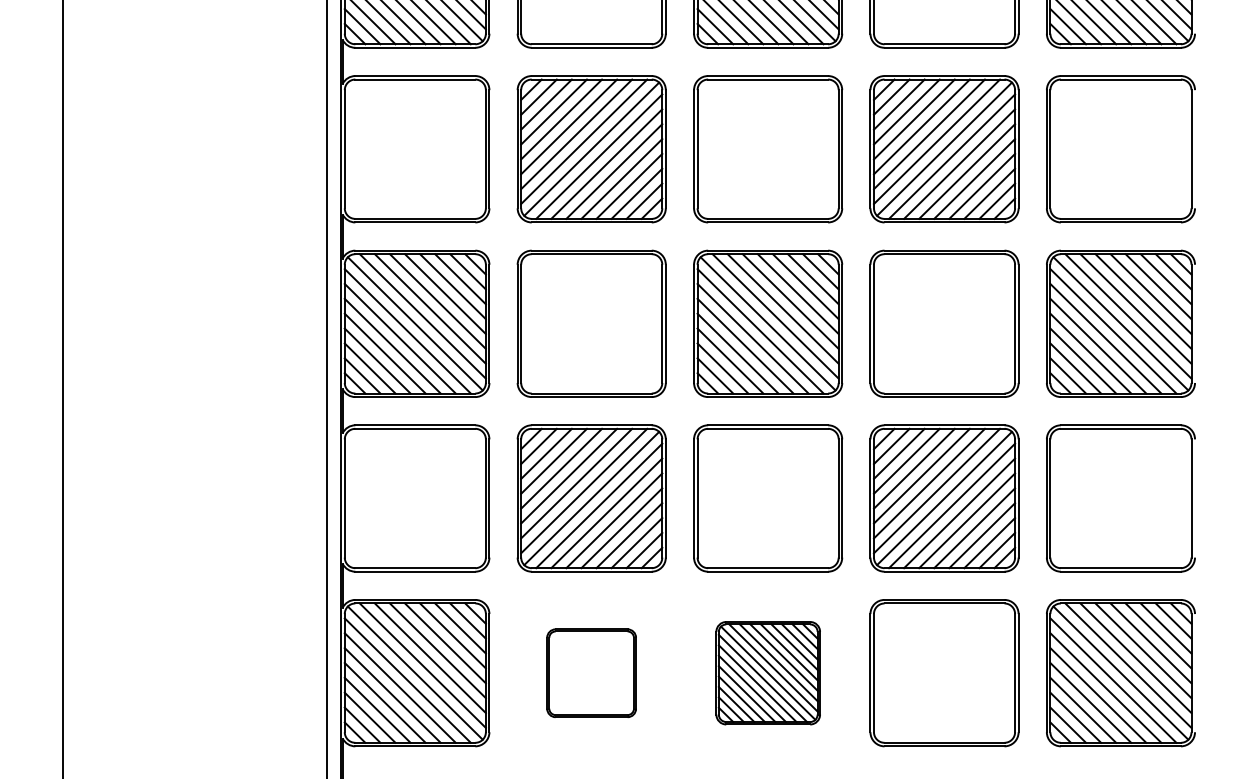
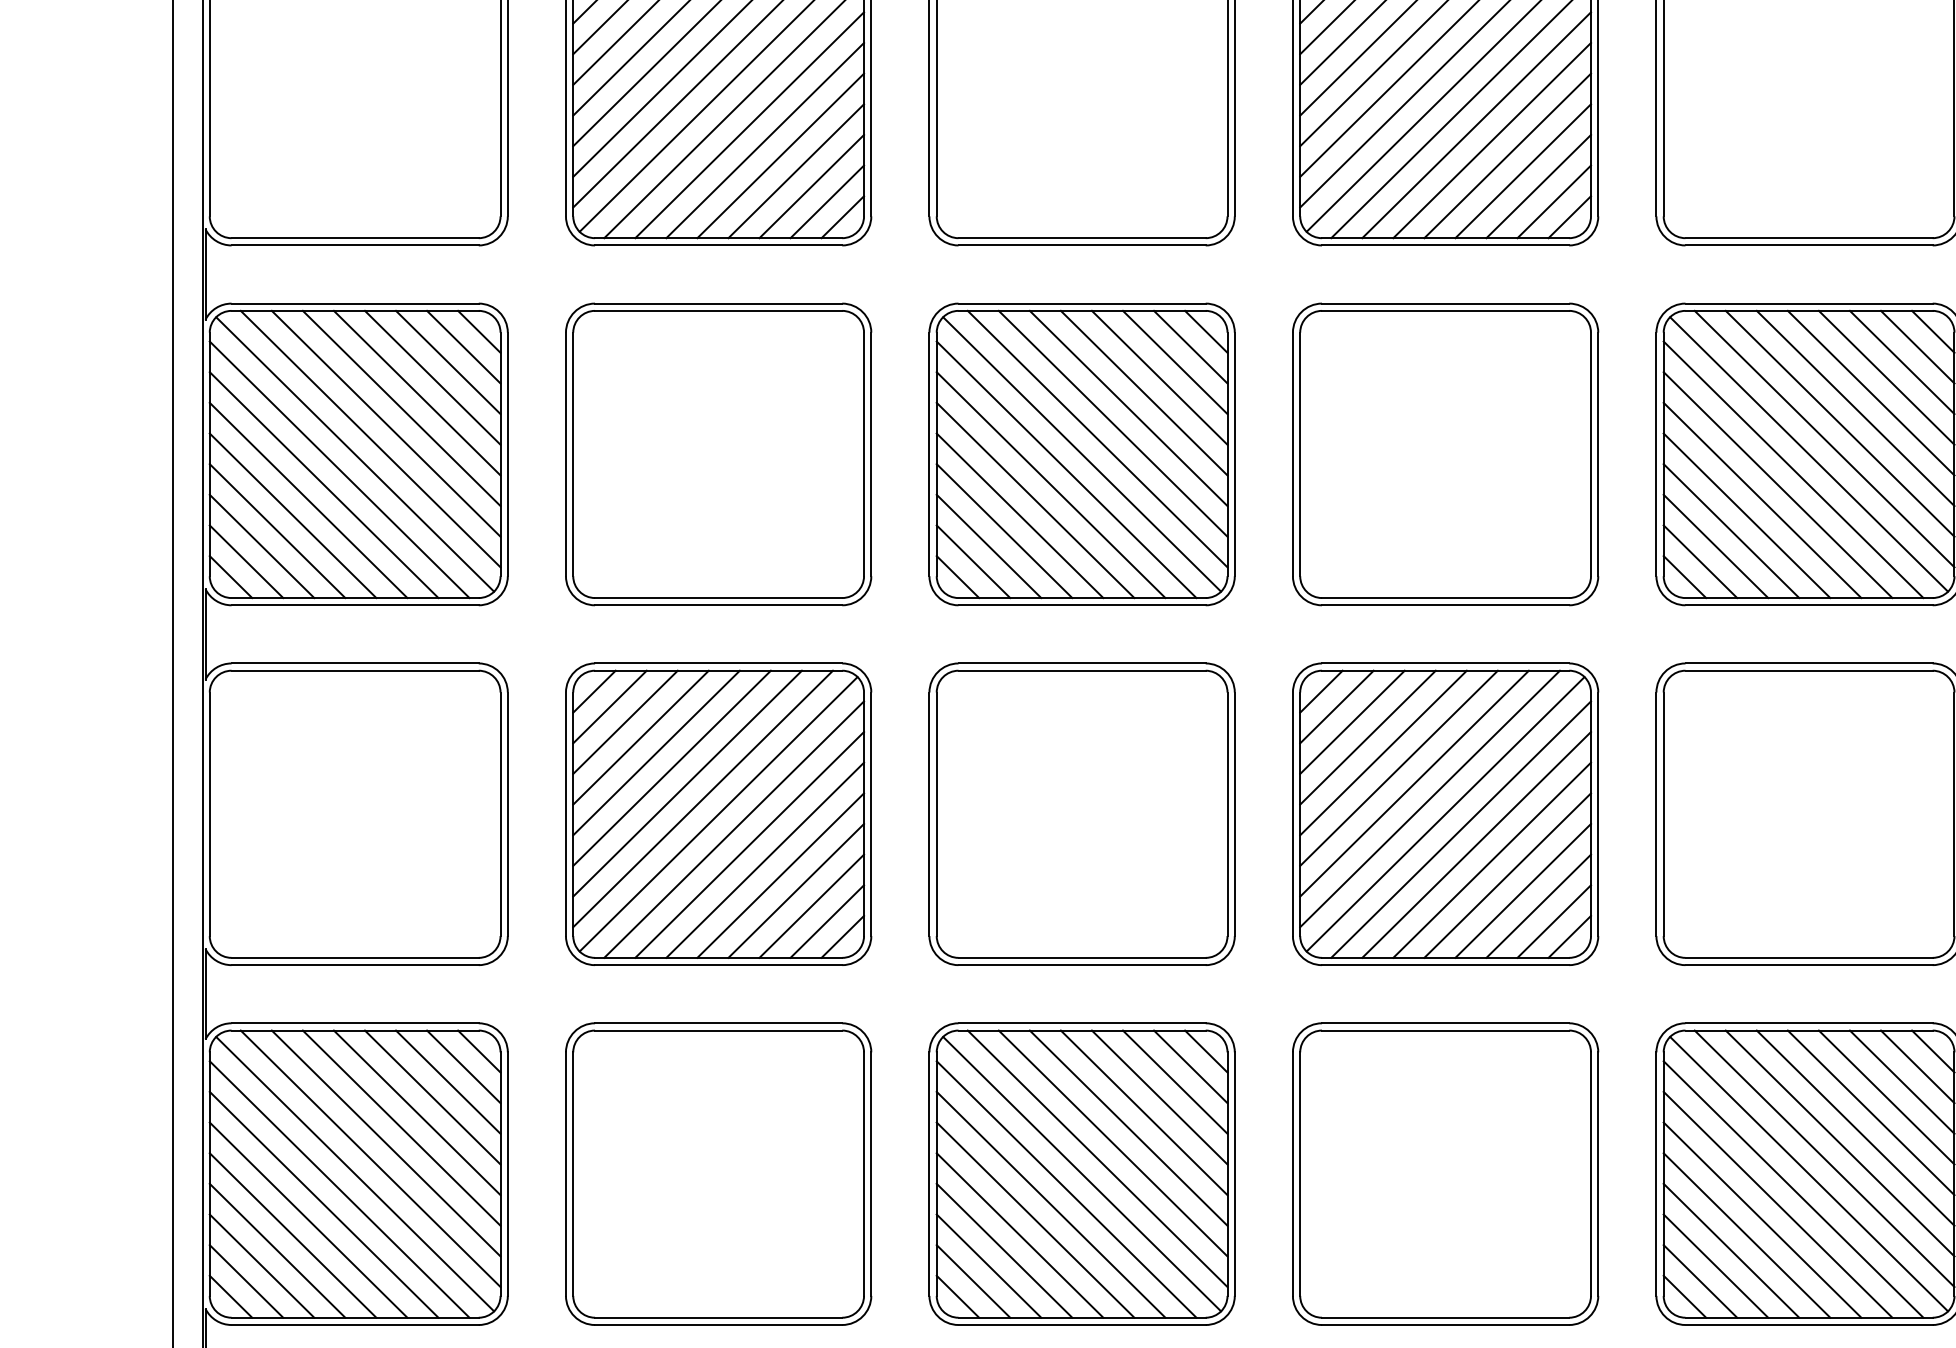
part: (591, 673) -> (718, 1174), size x1.67
part: (768, 673) -> (1082, 1174), size x1.43

